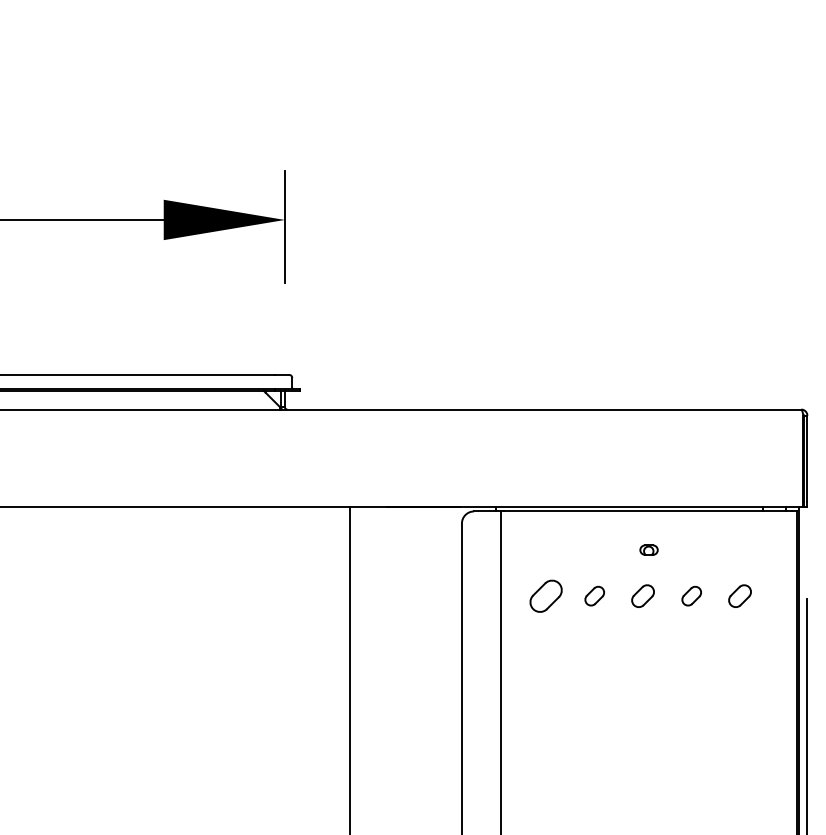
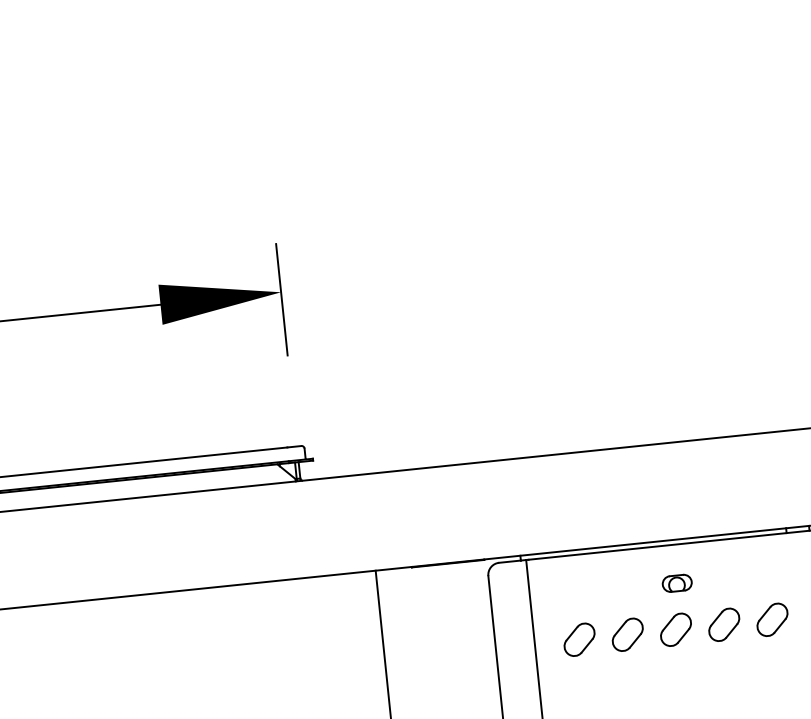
part: (648, 549) -> (676, 582), size x1.67
part: (594, 595) -> (627, 634), size x1.67
part: (642, 595) -> (675, 629), size x1.43
part: (691, 595) -> (724, 624), size x1.67
part: (739, 595) -> (771, 619), size x1.43

